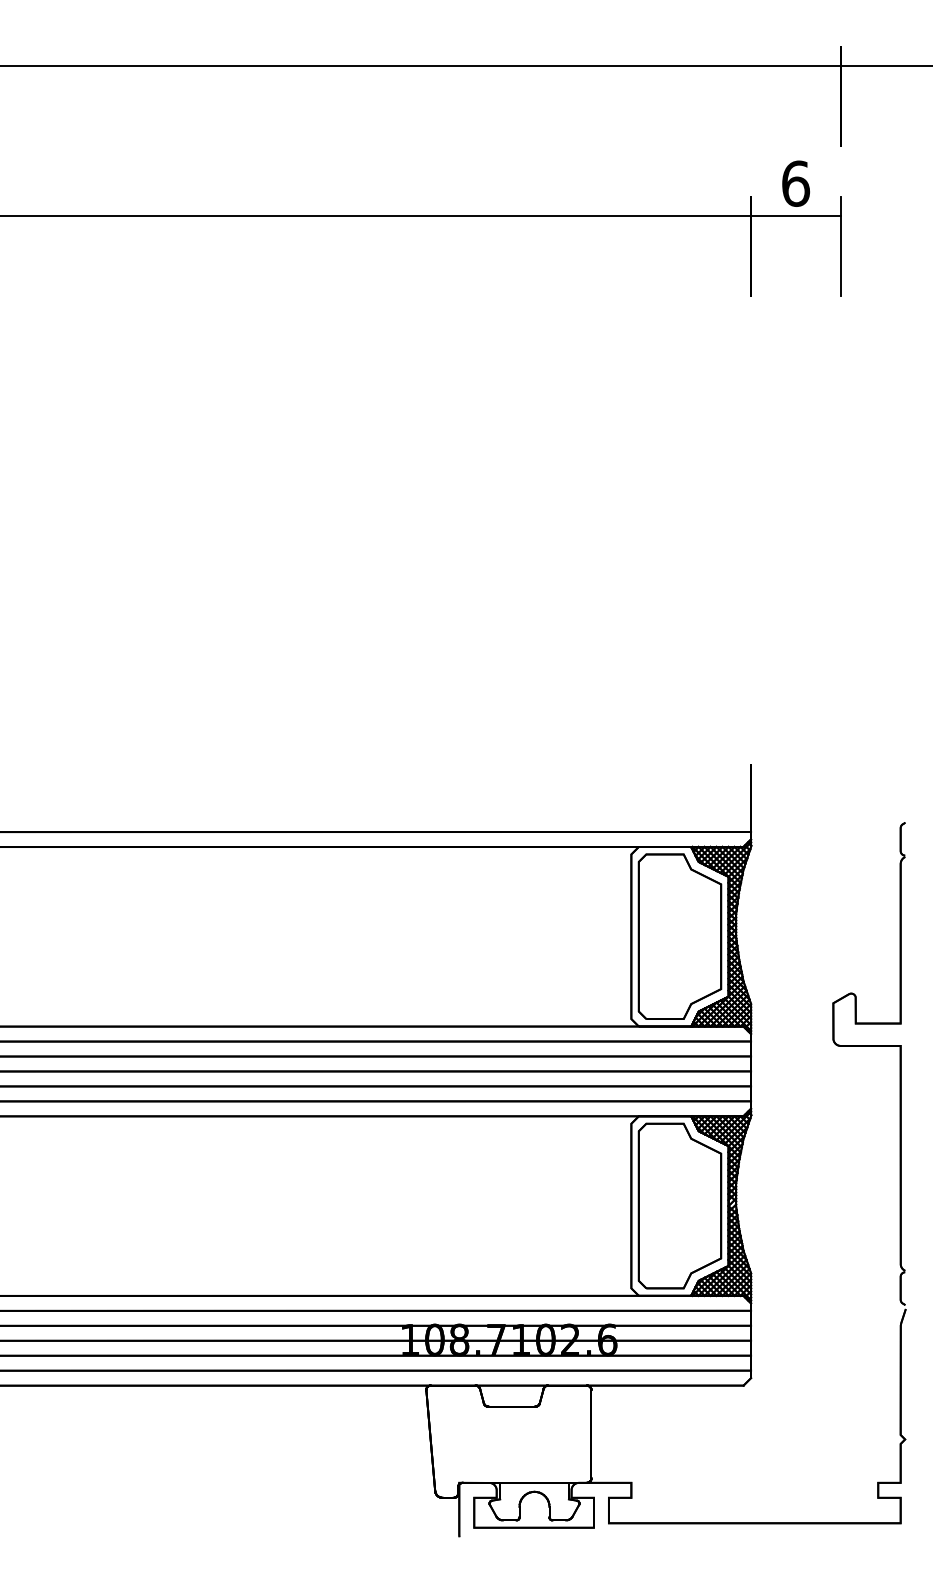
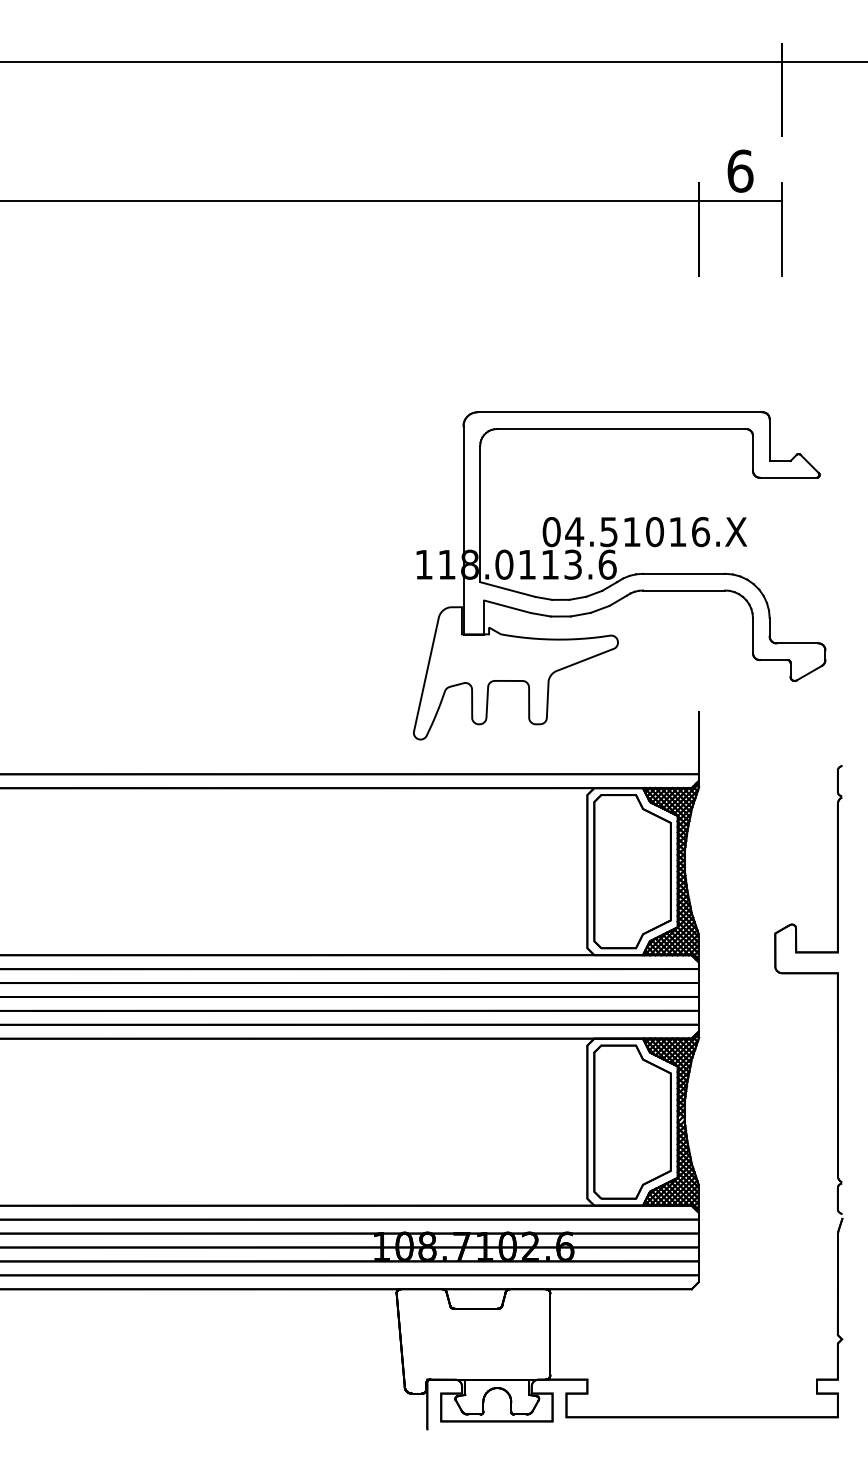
part: (665, 618) -> (619, 575), added

